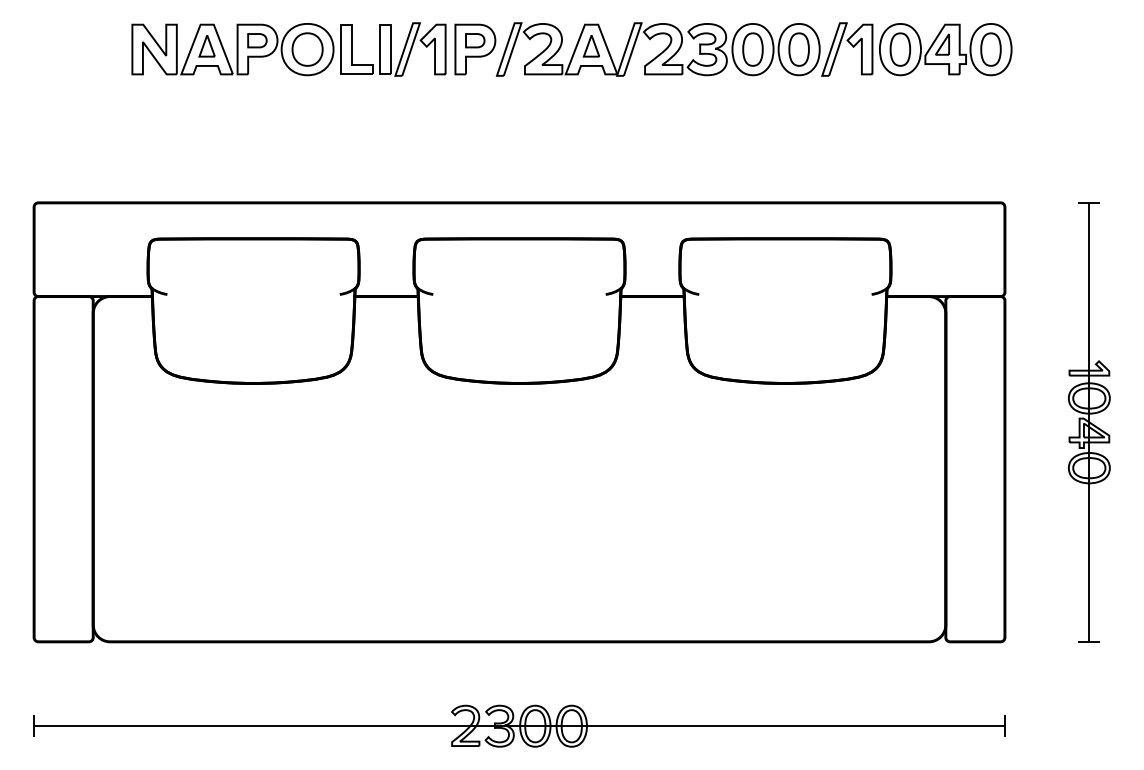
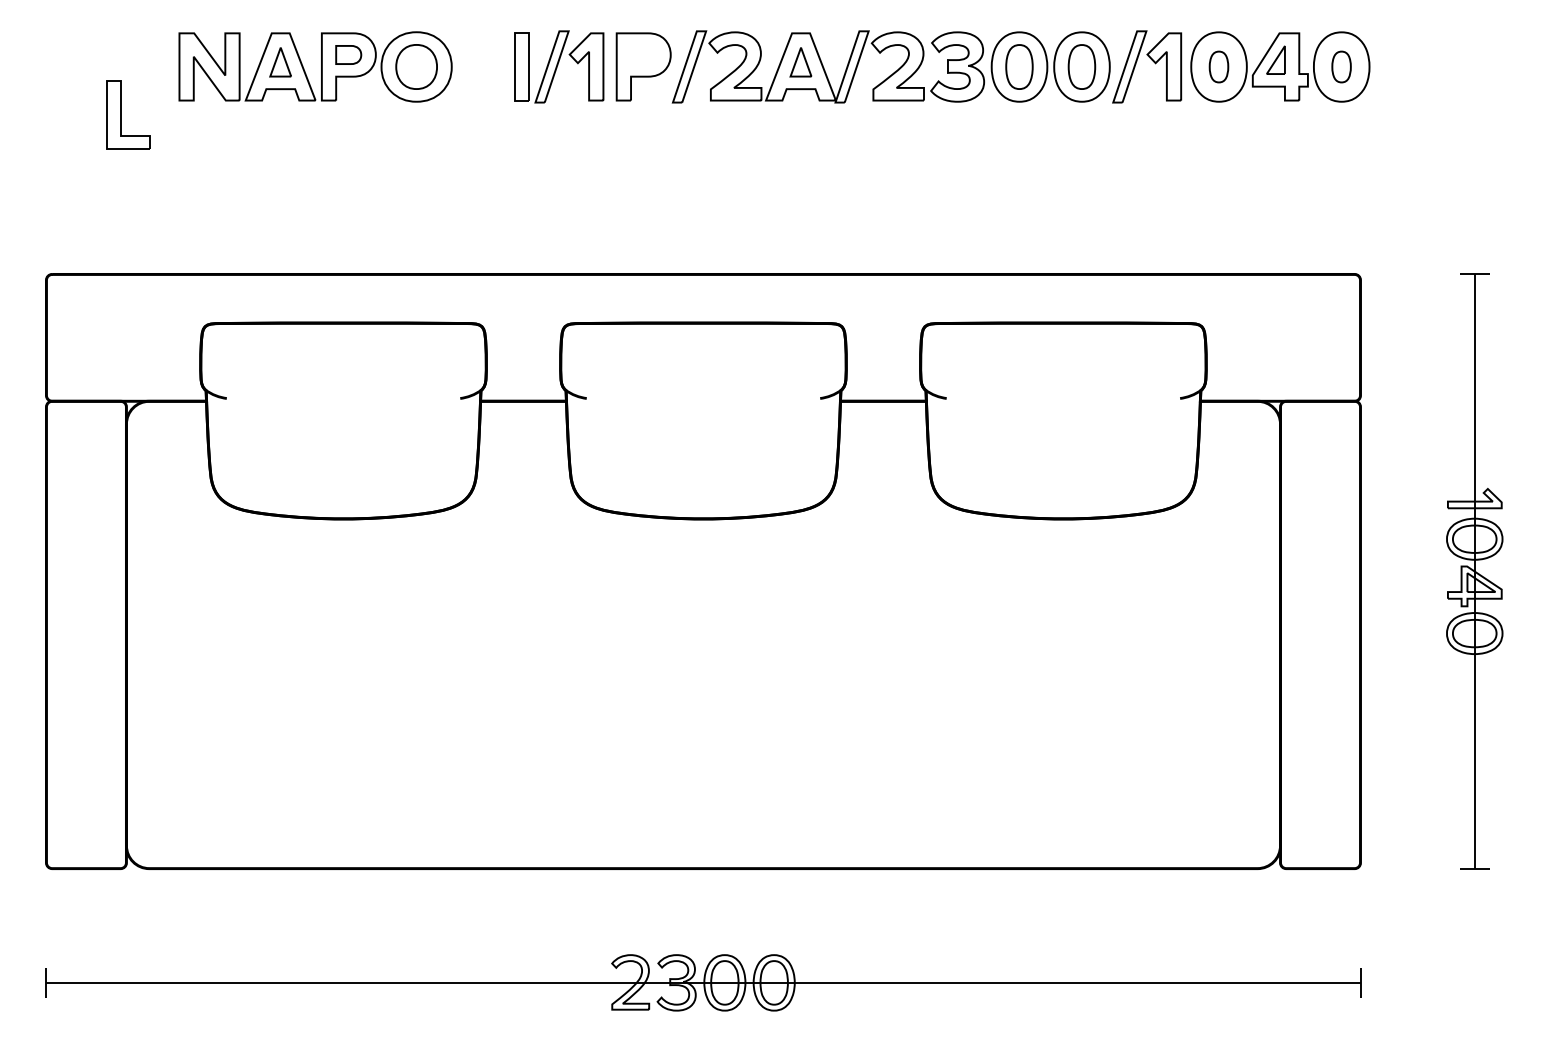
part: (475, 40) -> (643, 54), removed
part: (351, 49) -> (121, 114), moved
part: (900, 49) -> (1218, 66), size x0.7
part: (990, 49) -> (1341, 66), size x0.7

